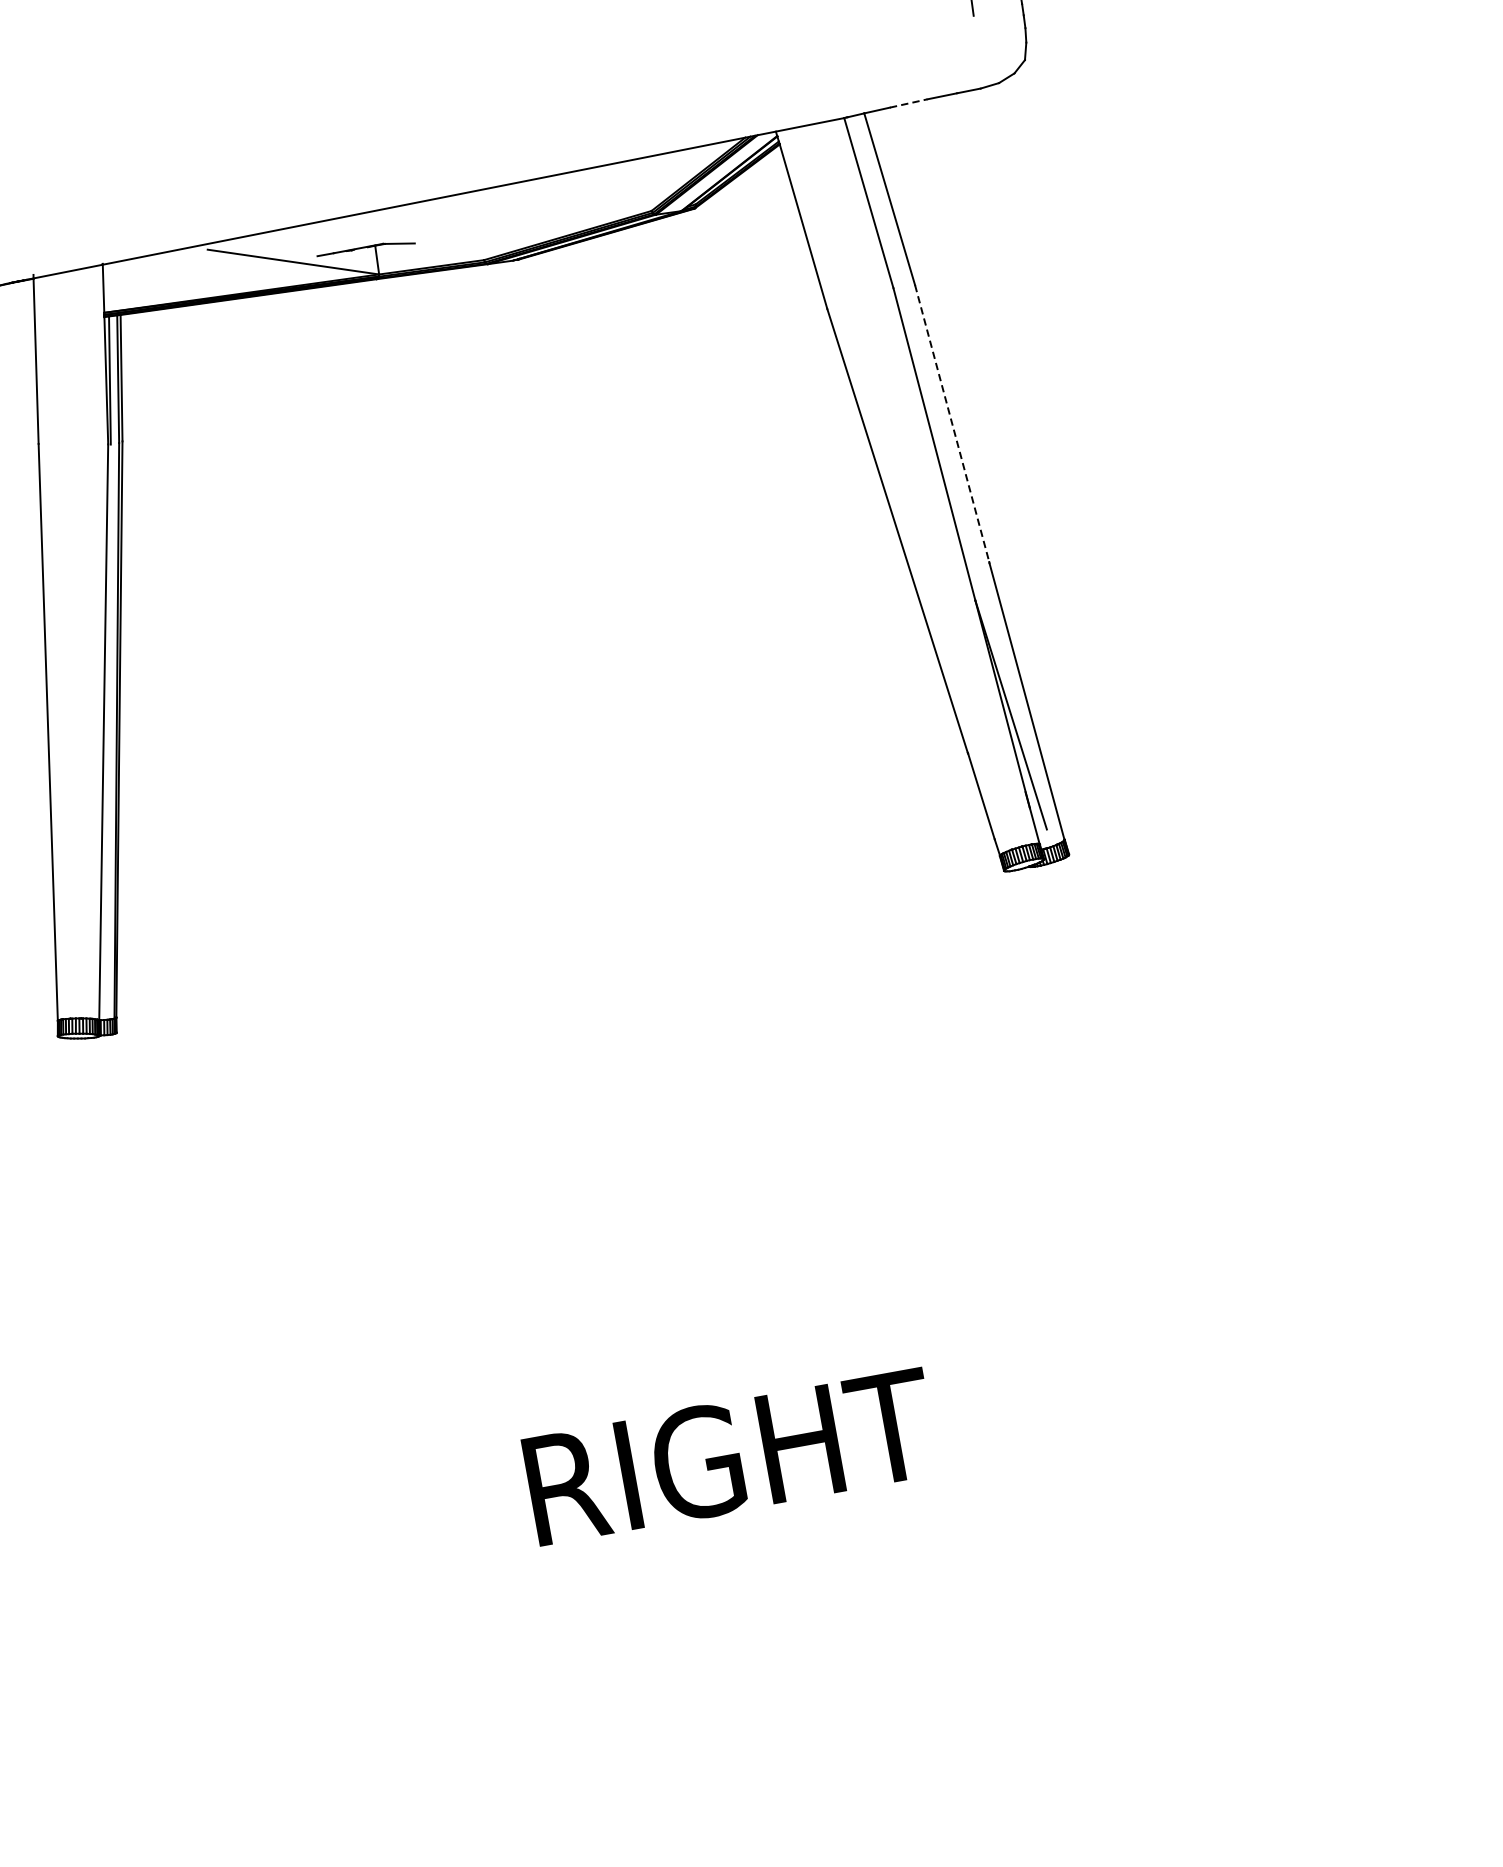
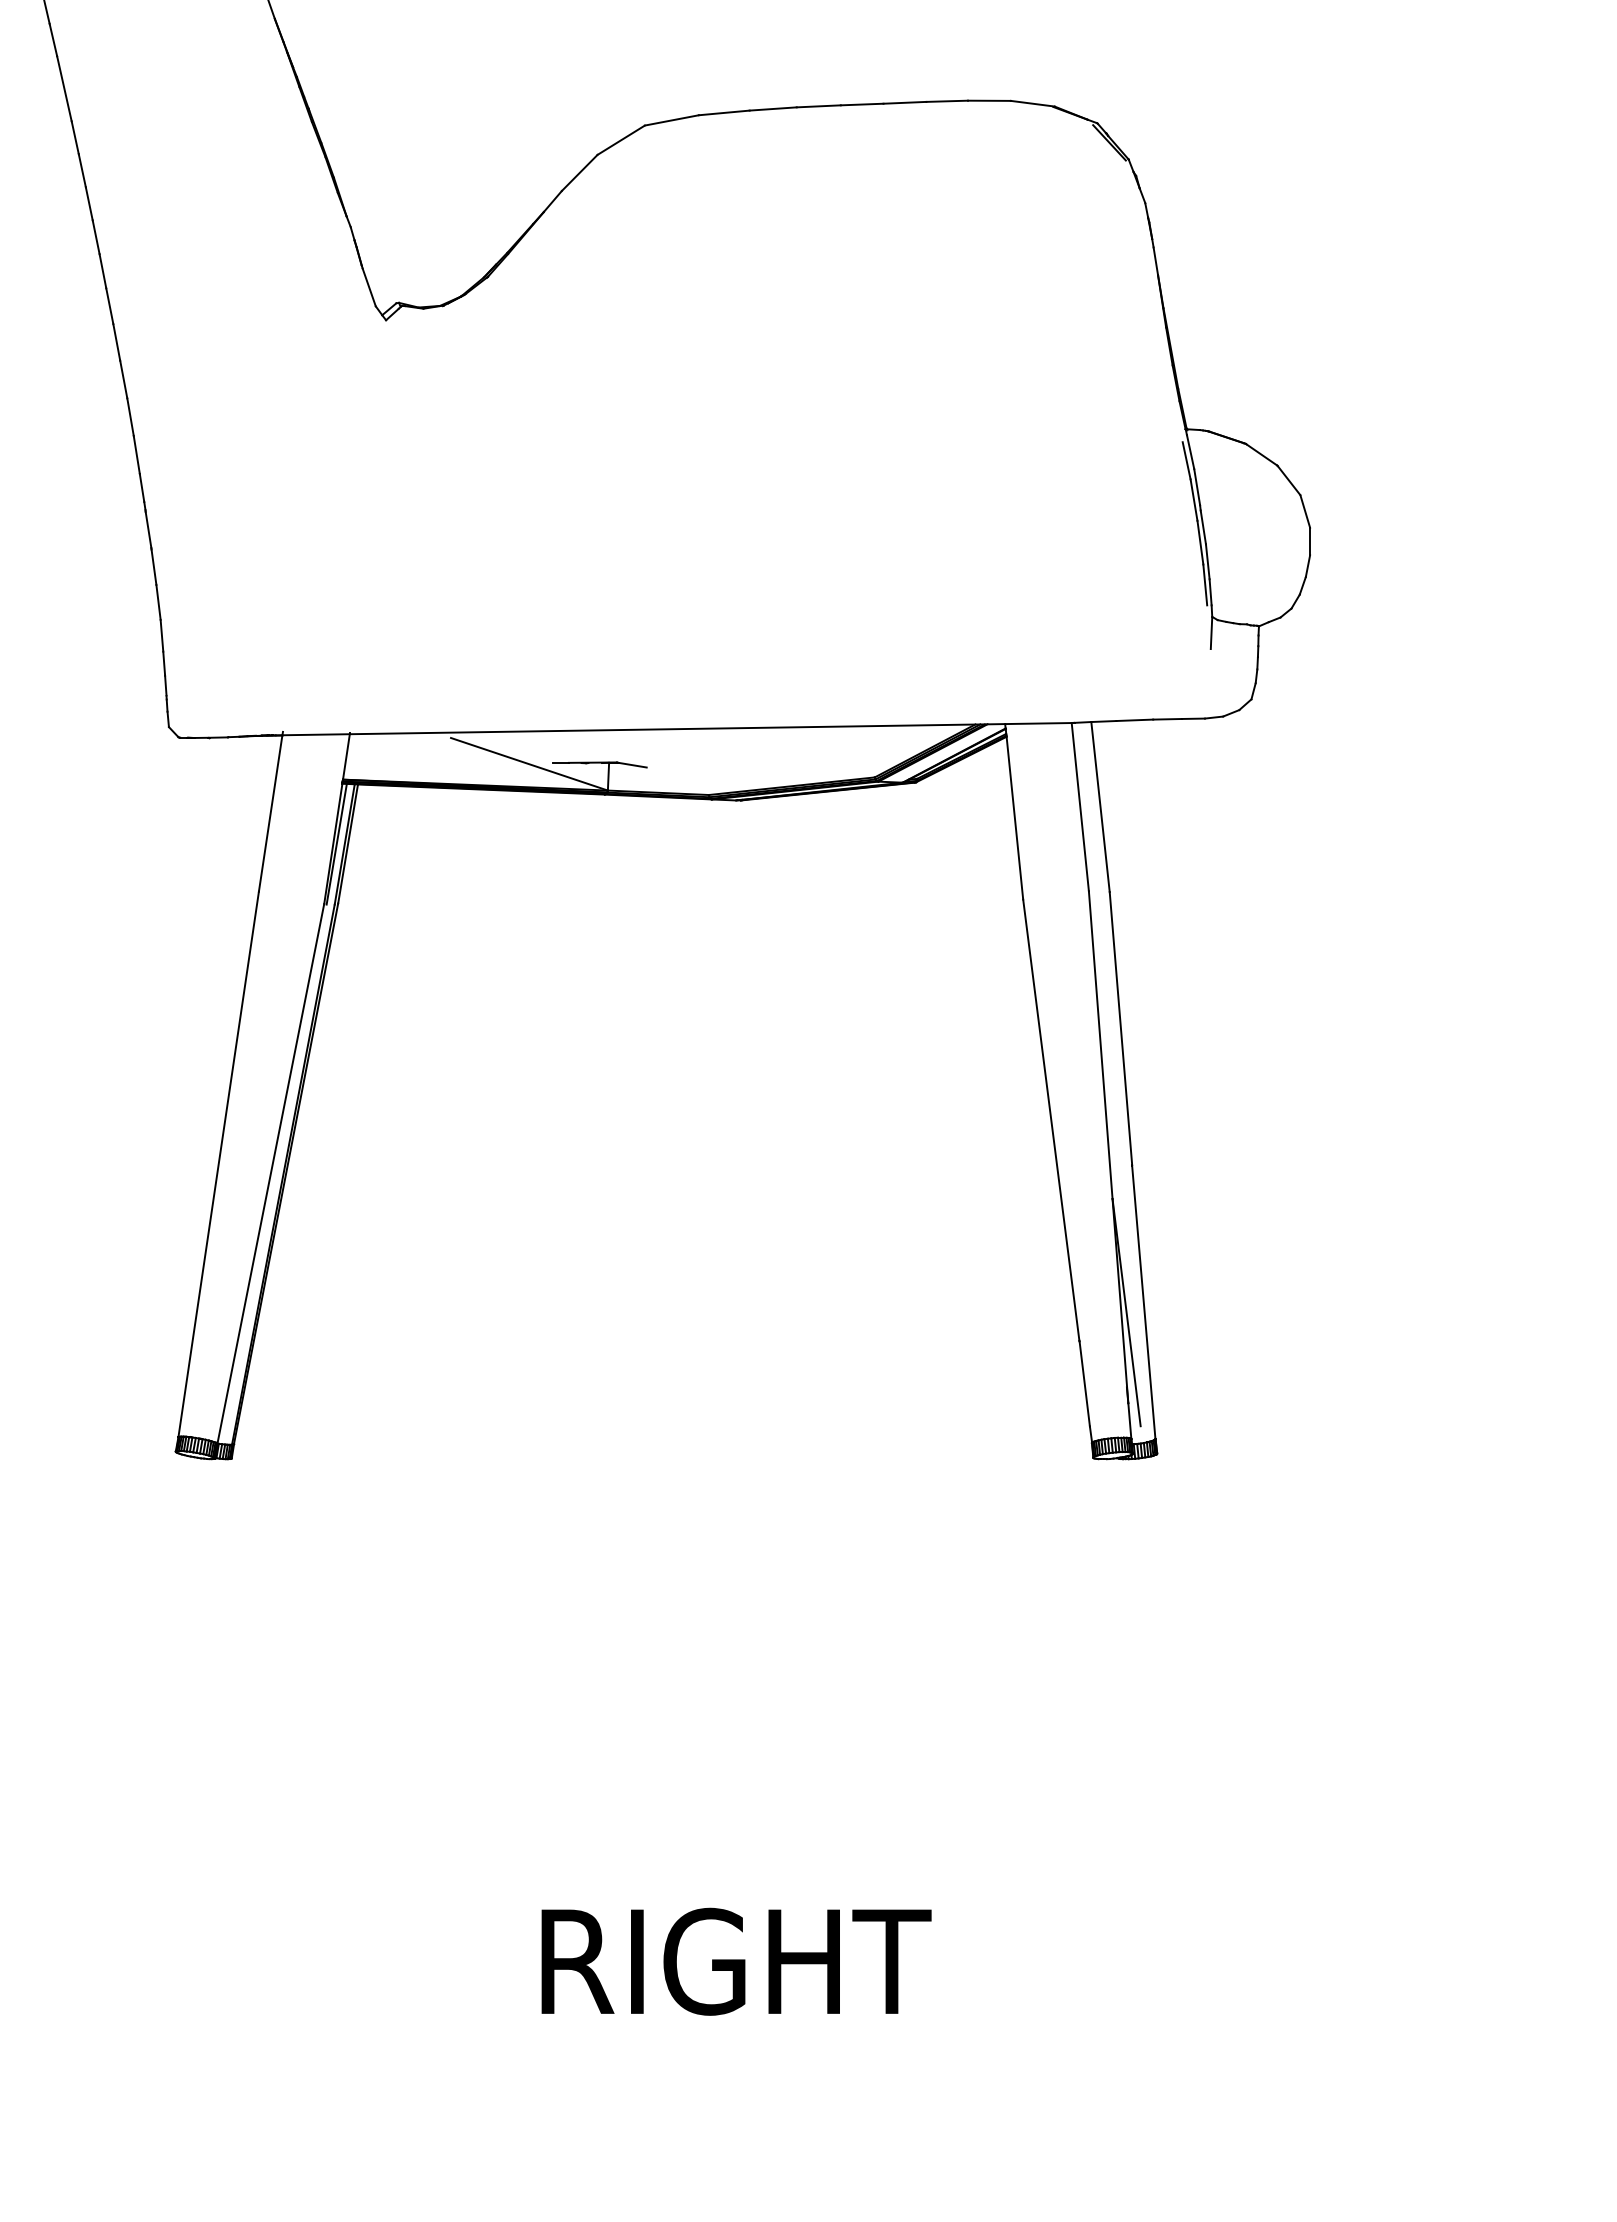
line: (909, 103) -> (1135, 720), dashed -> solid
line: (951, 423) -> (1120, 1028), dashed -> solid

